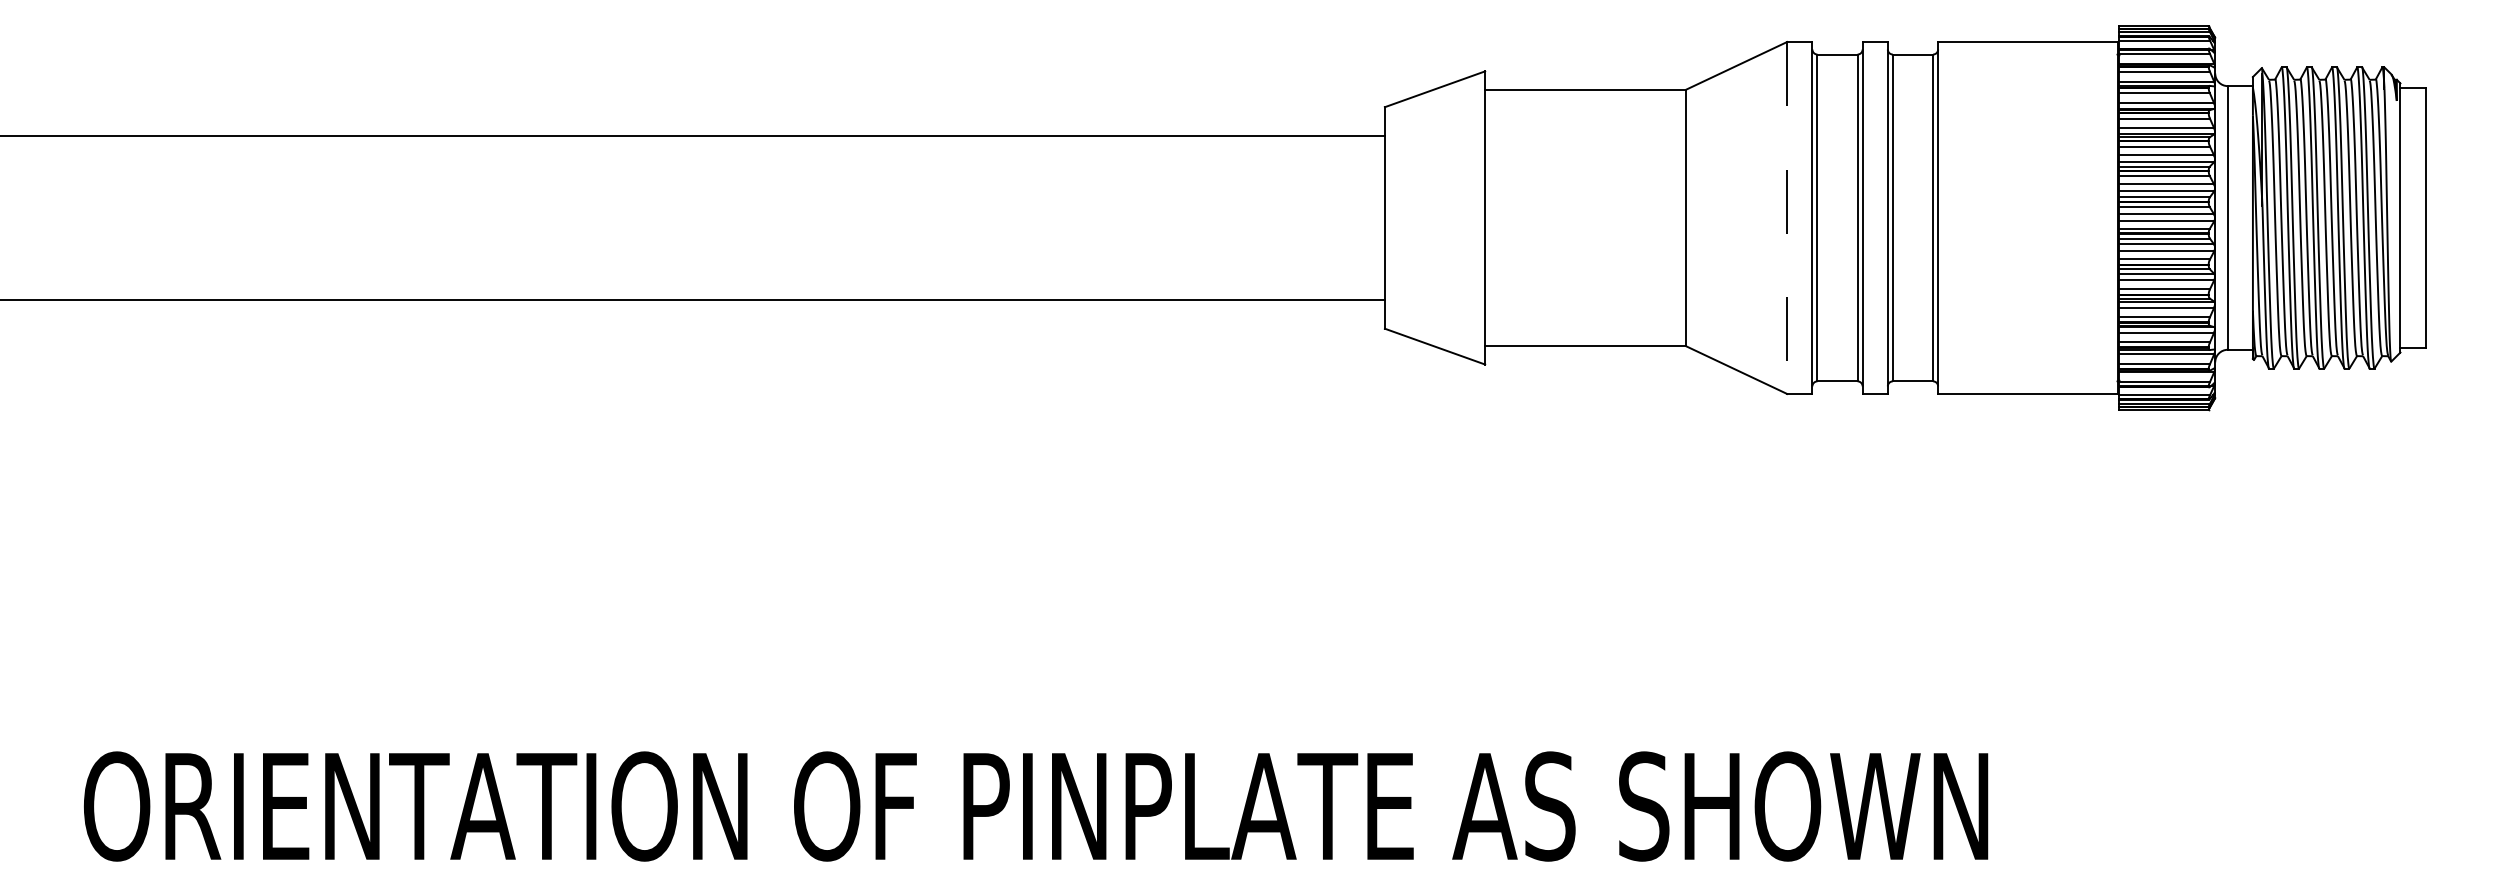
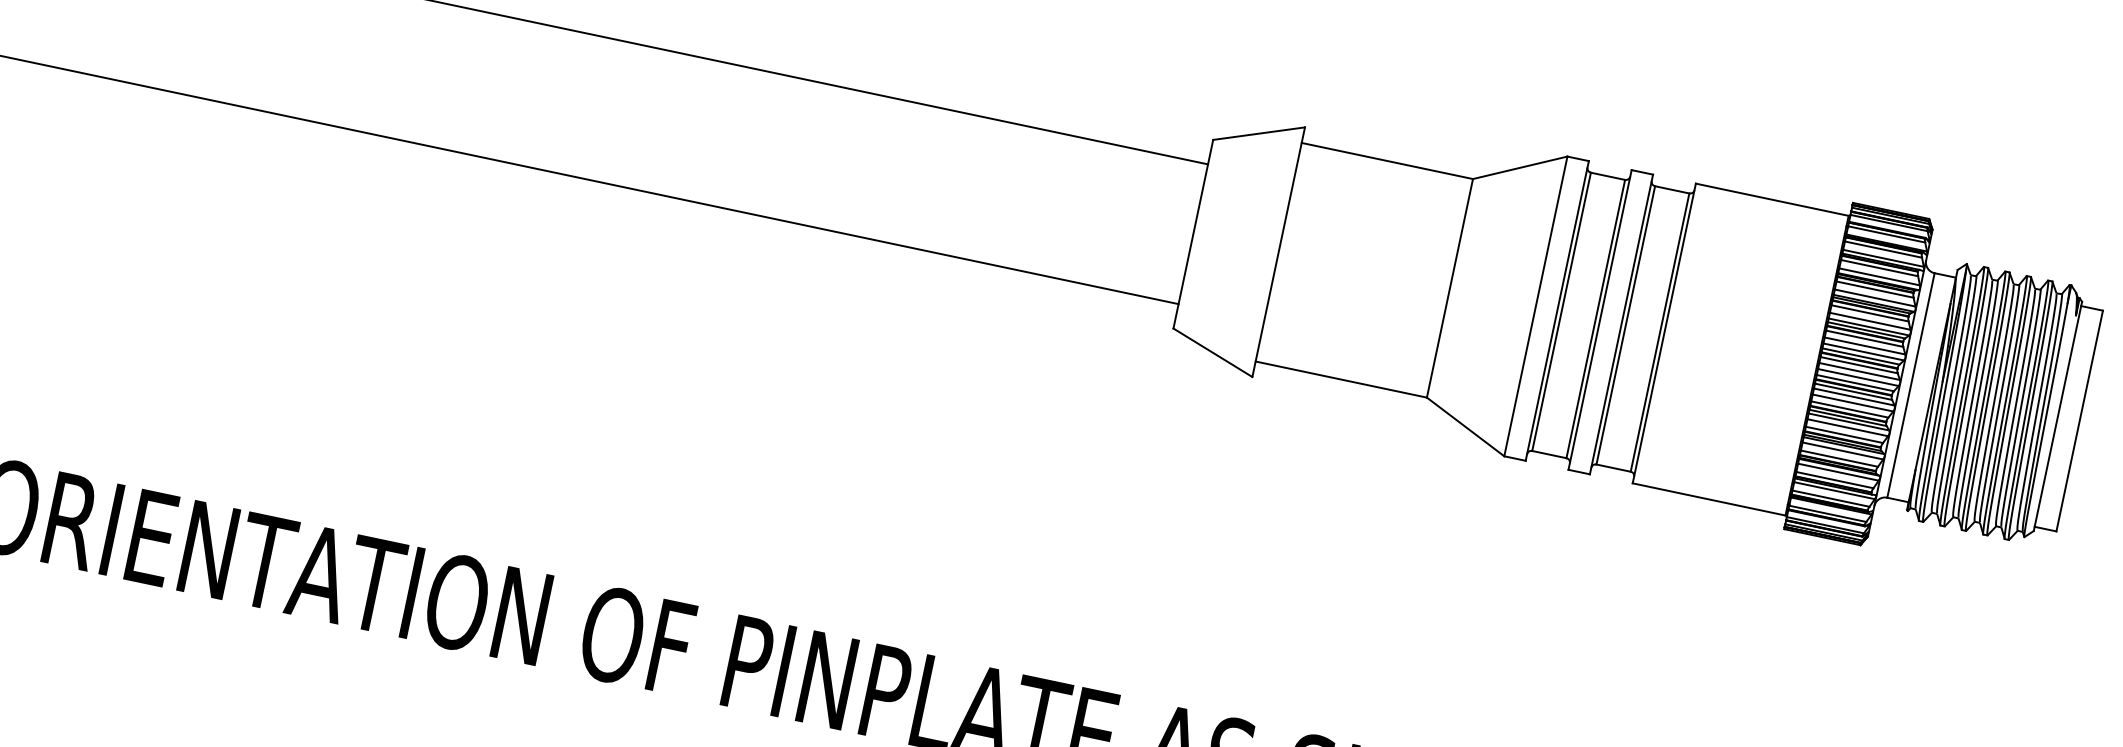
line: (1787, 218) -> (1536, 306), dashed -> solid

